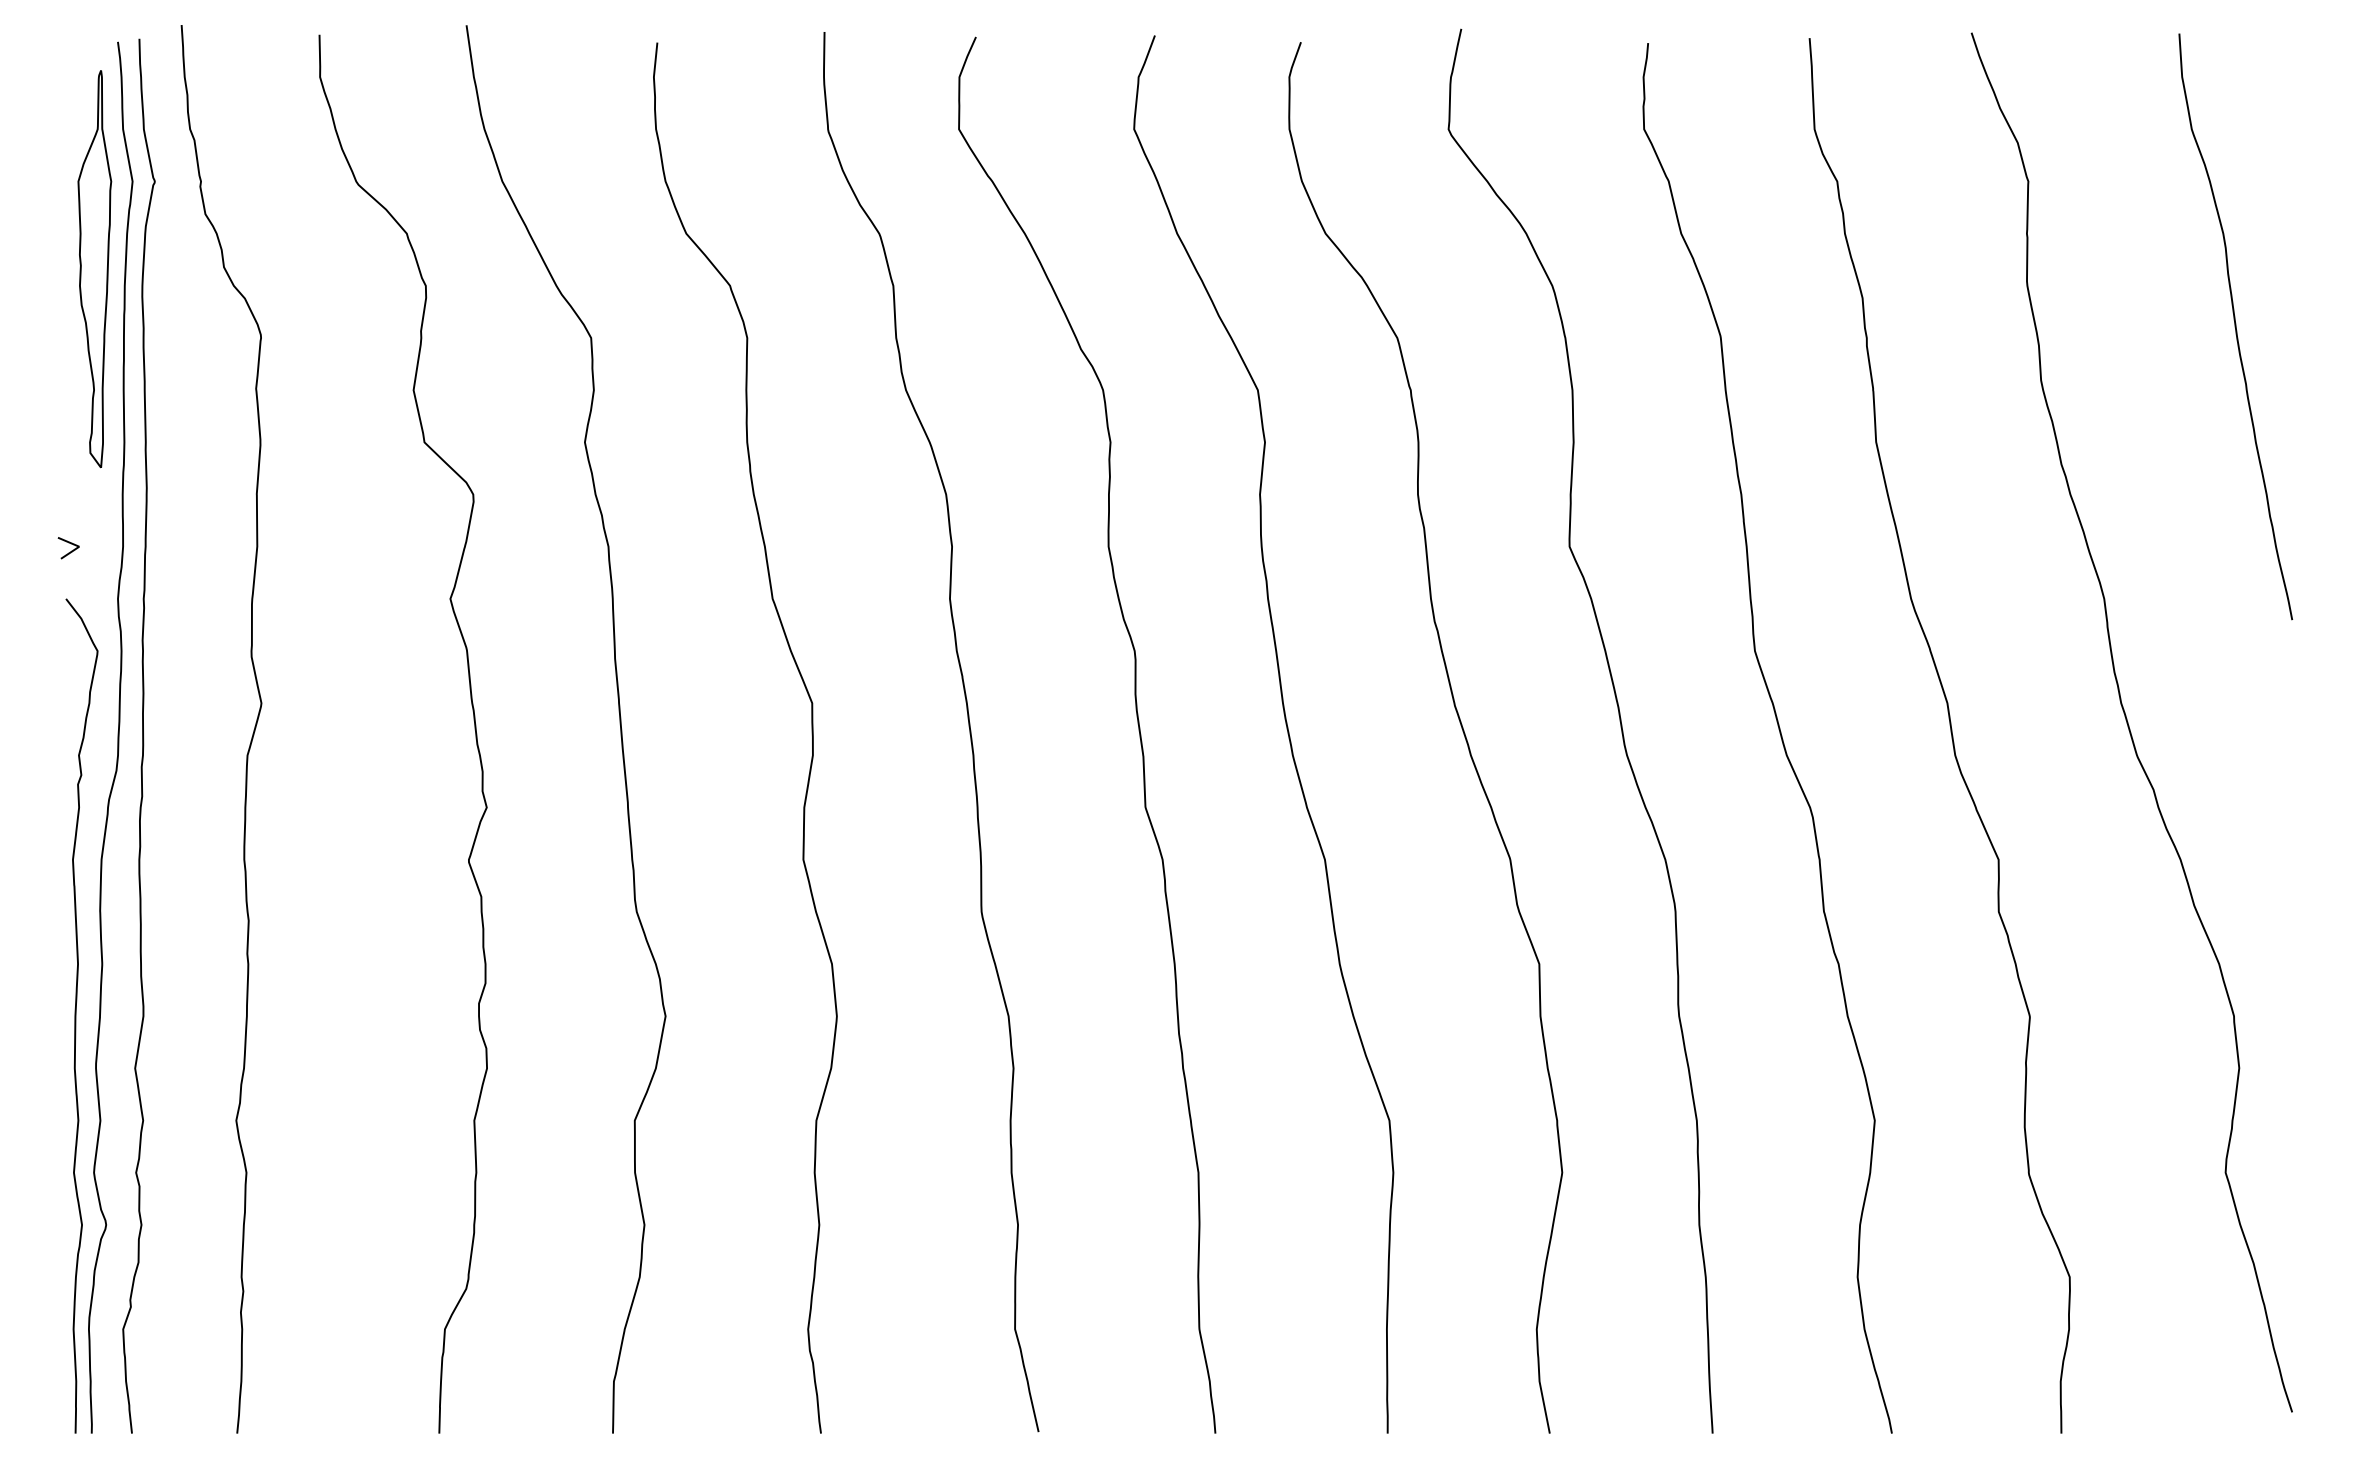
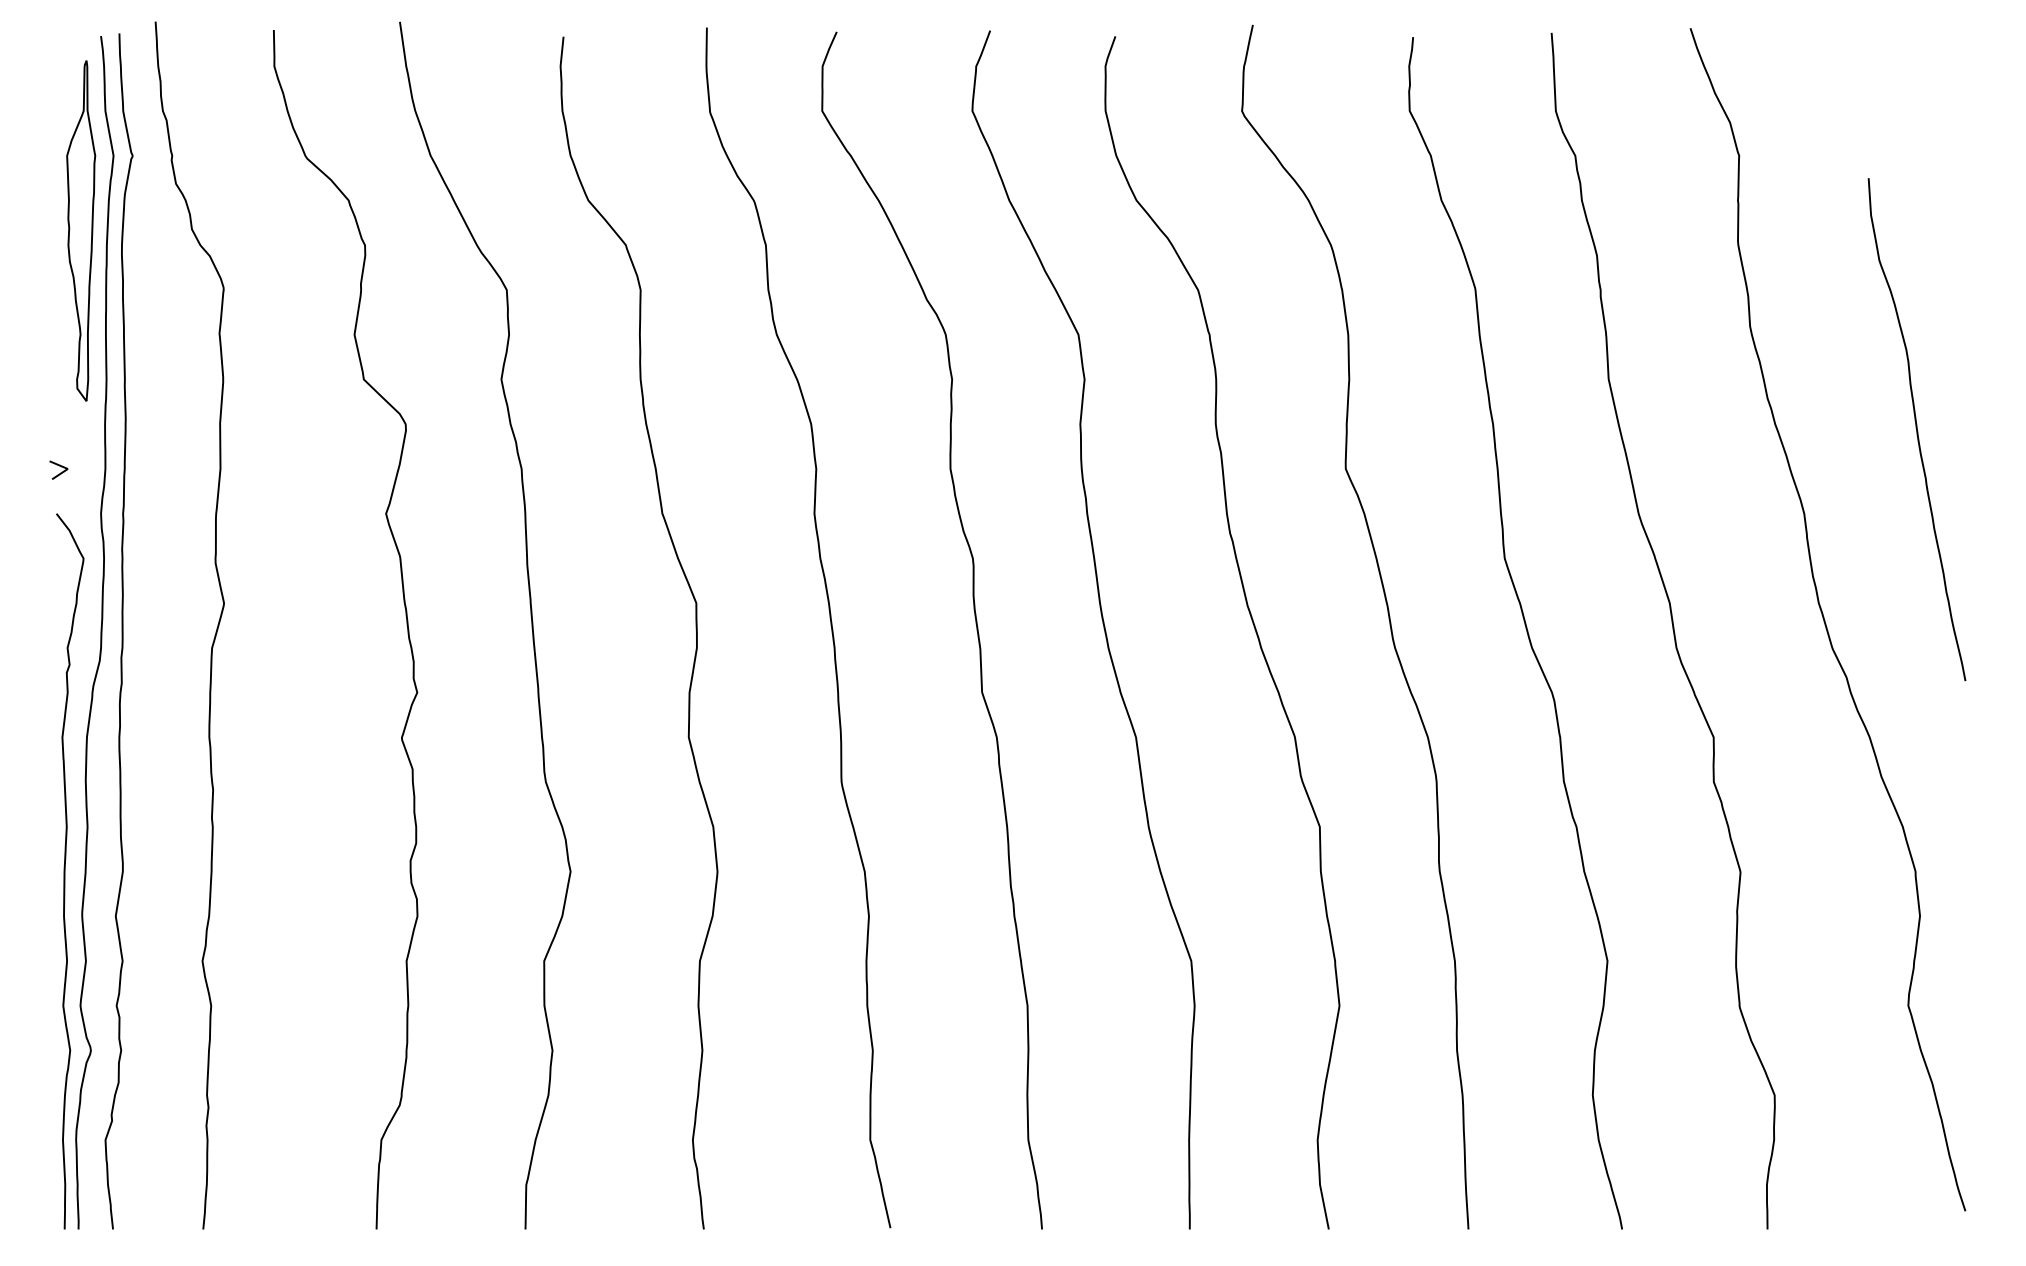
curve: (2235, 326) -> (1916, 429), moved

